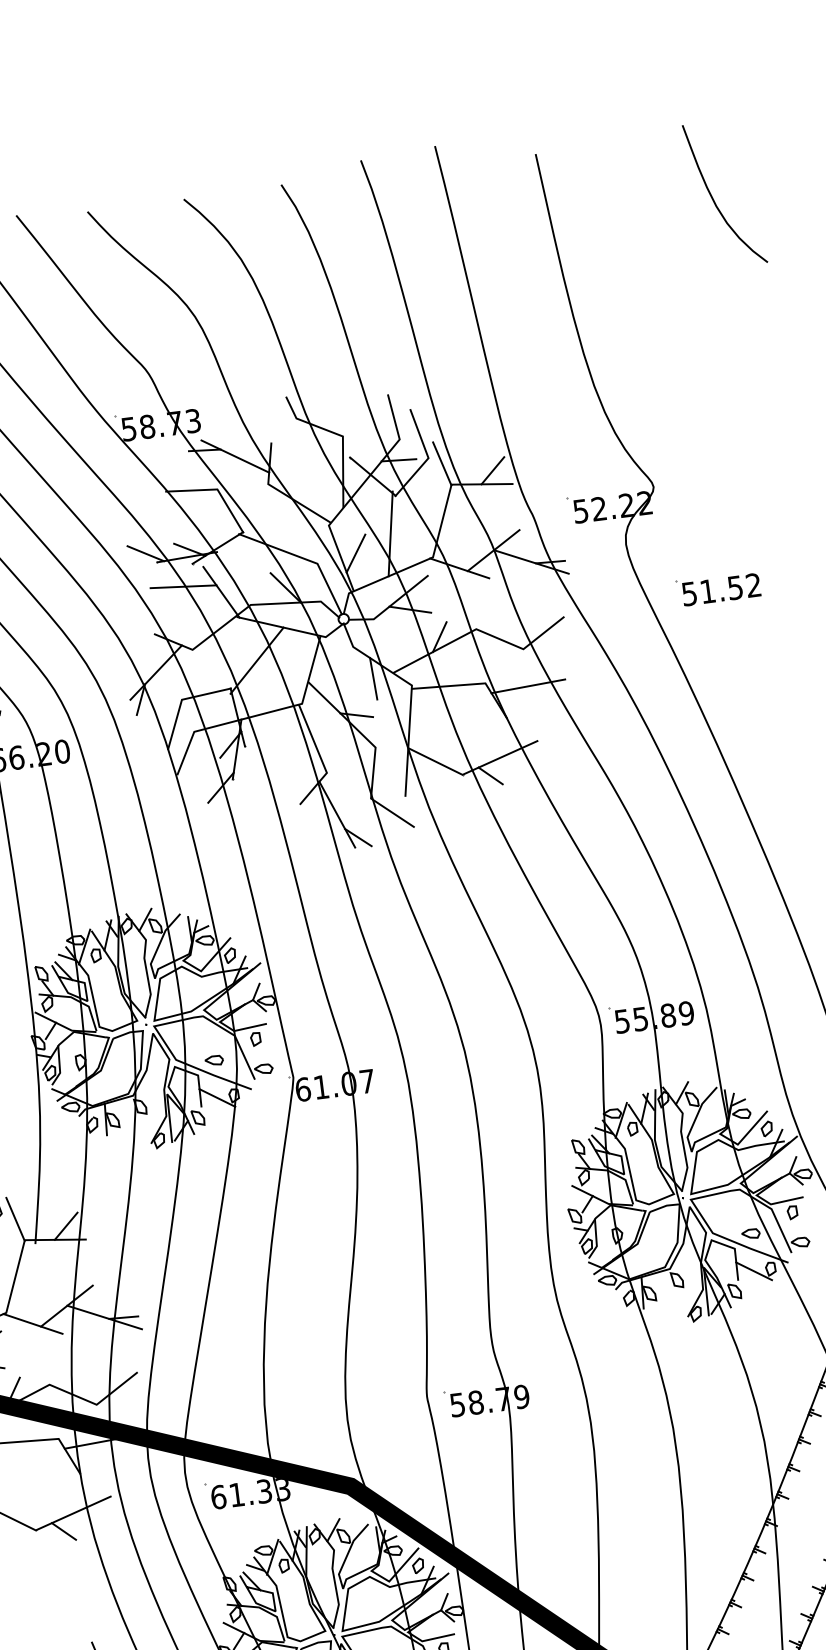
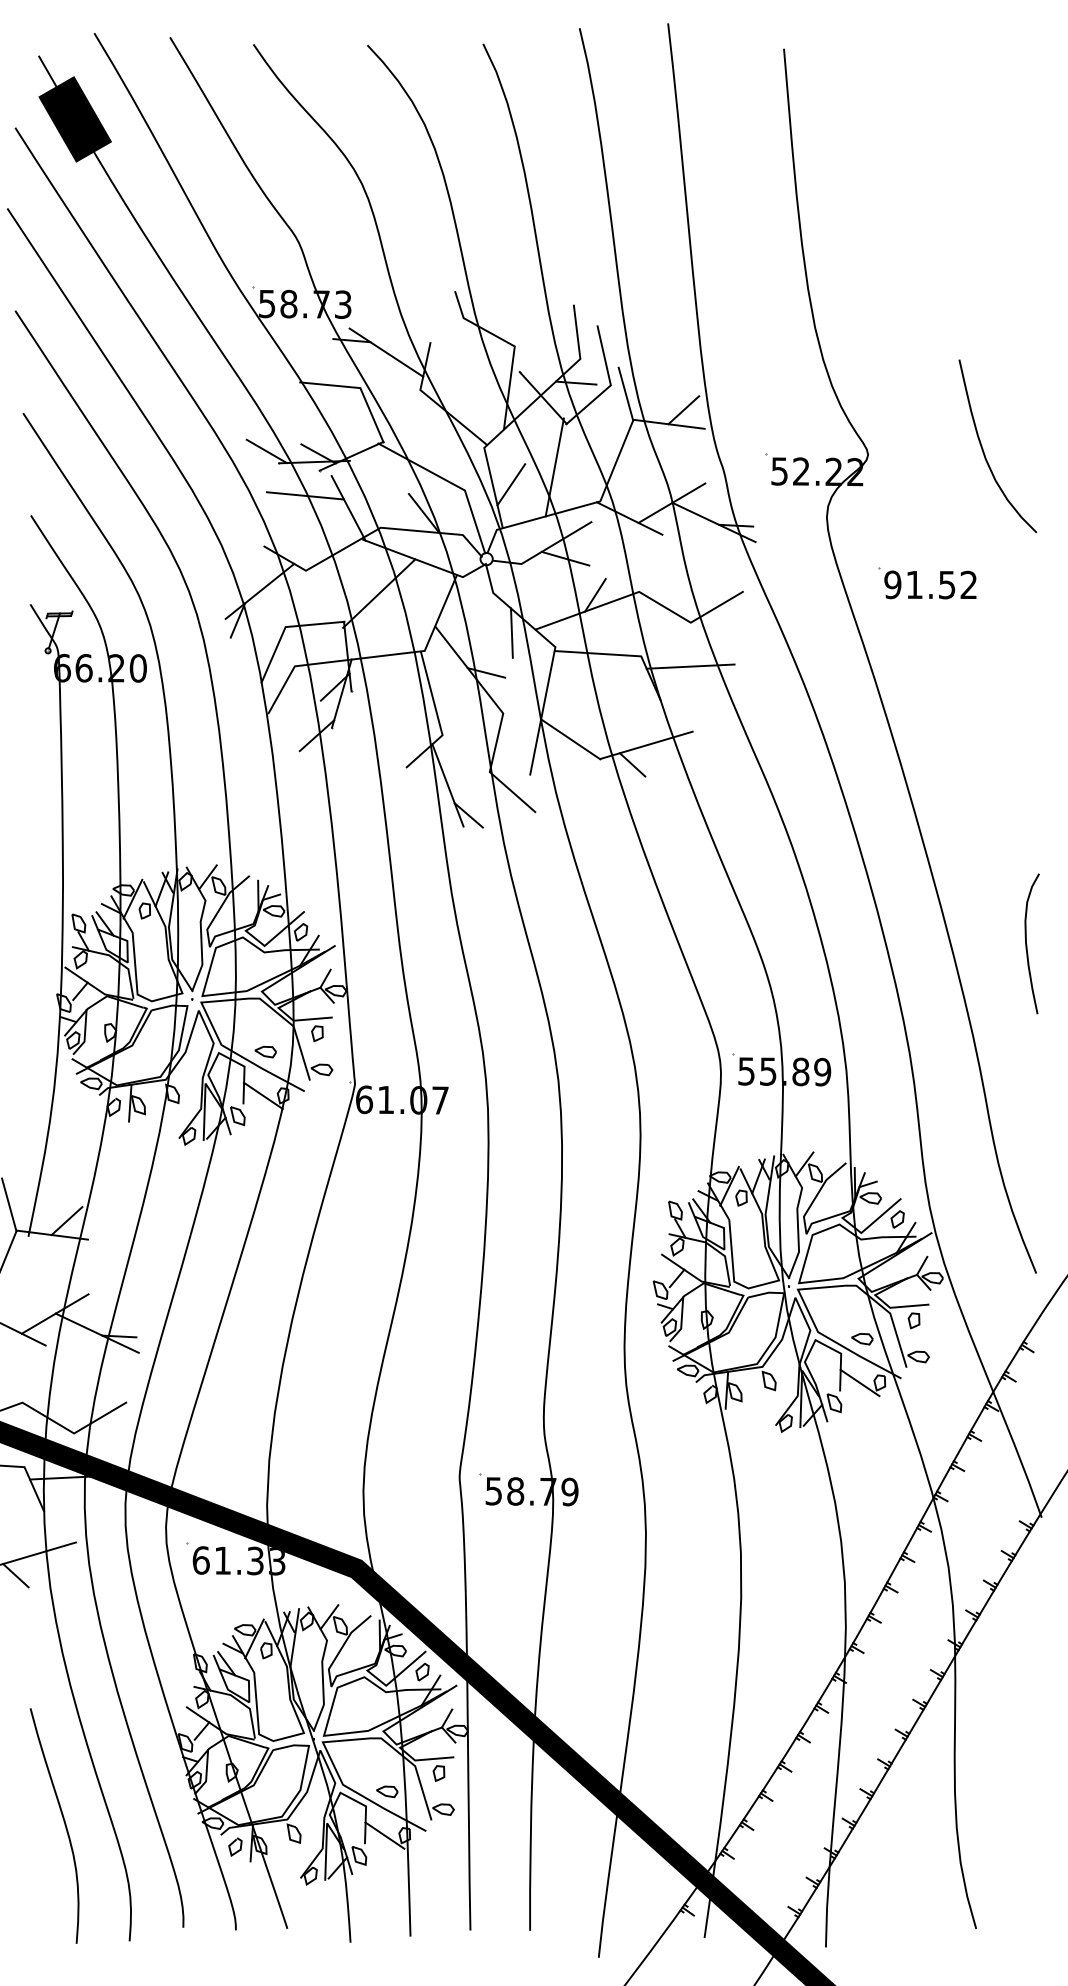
curve: (714, 199) -> (984, 451), moved
text: (689, 593) -> (892, 584), 51.52 -> 91.52

